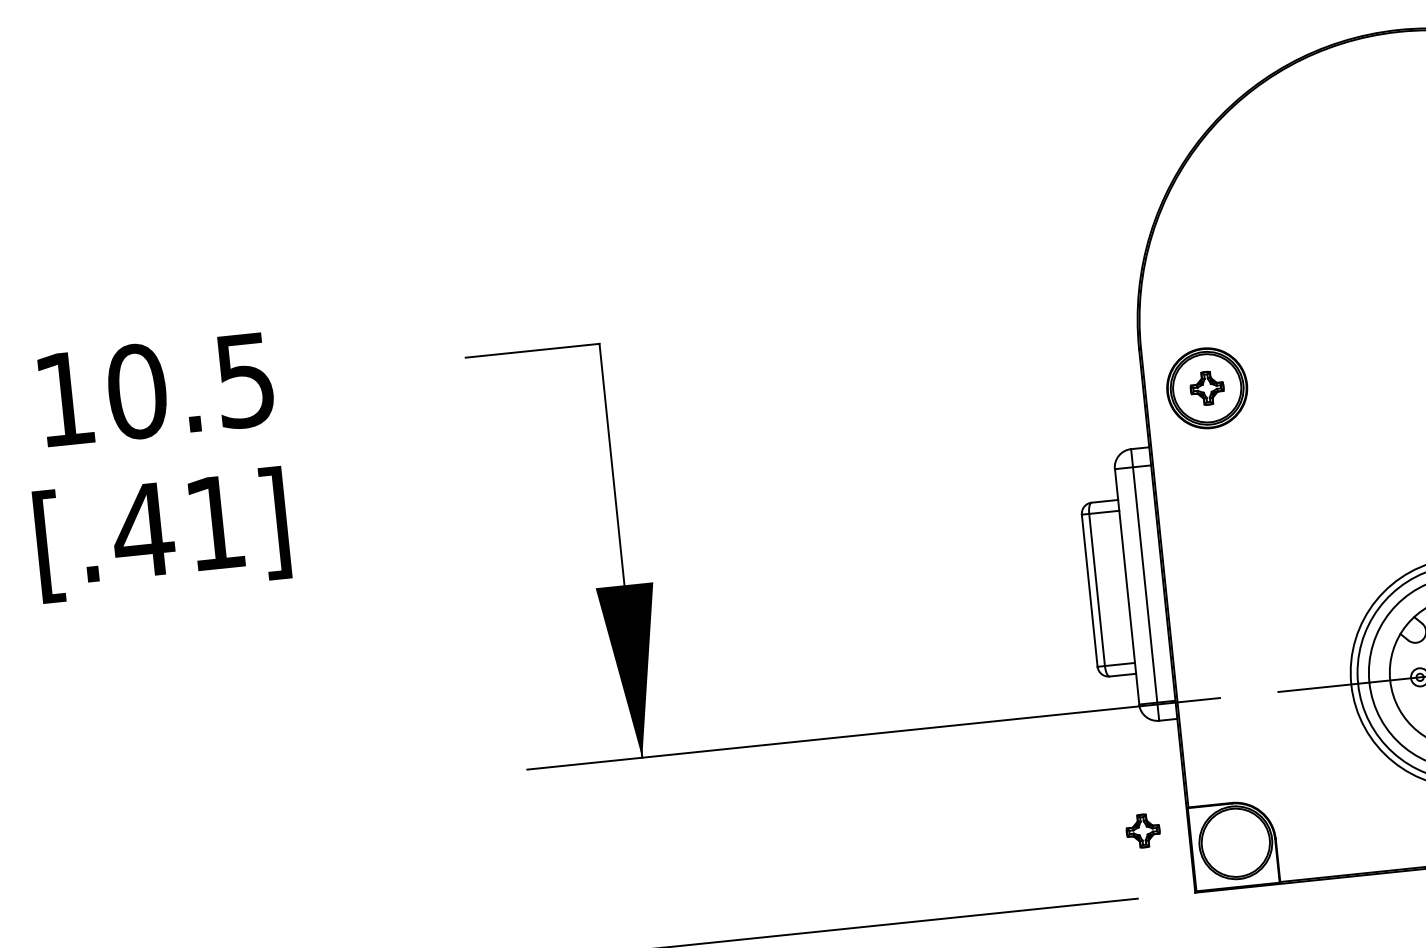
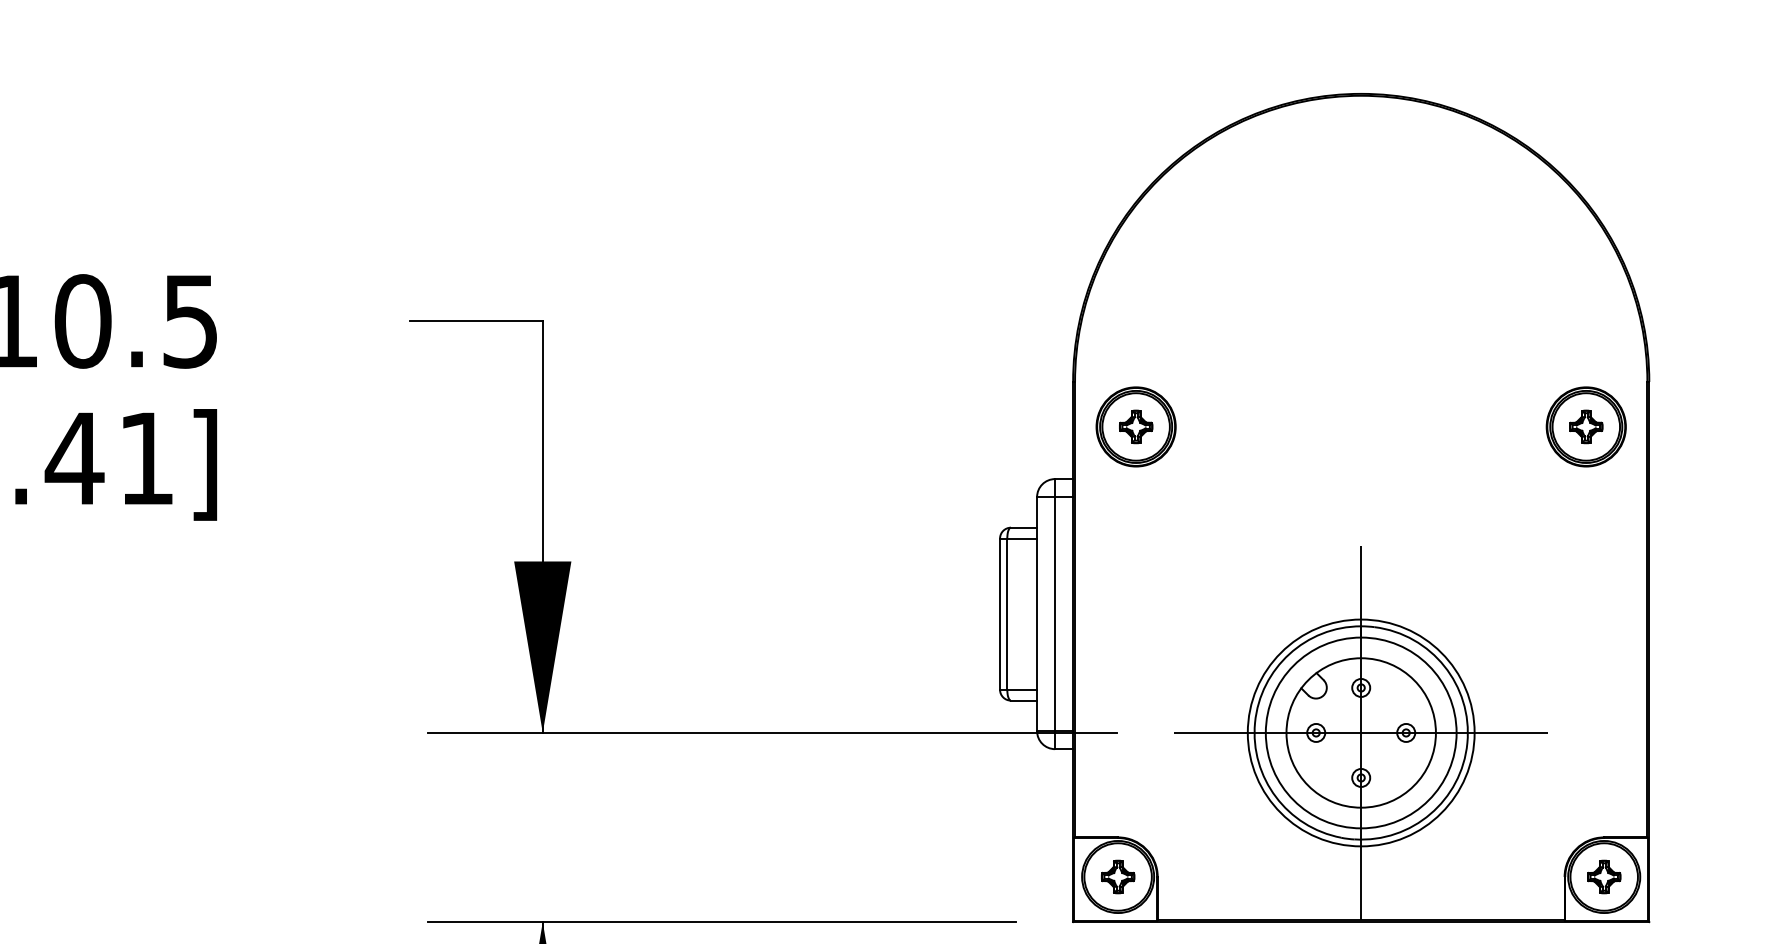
part: (1143, 830) -> (1118, 876), moved

